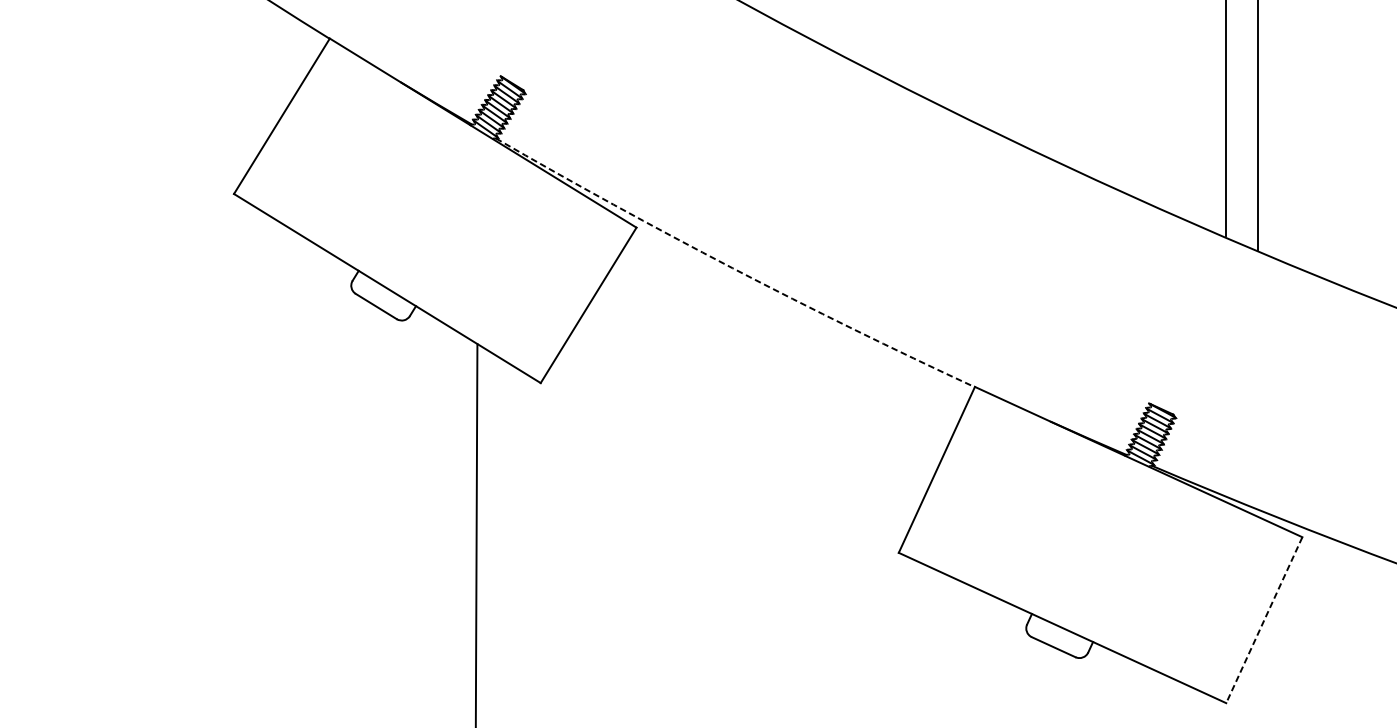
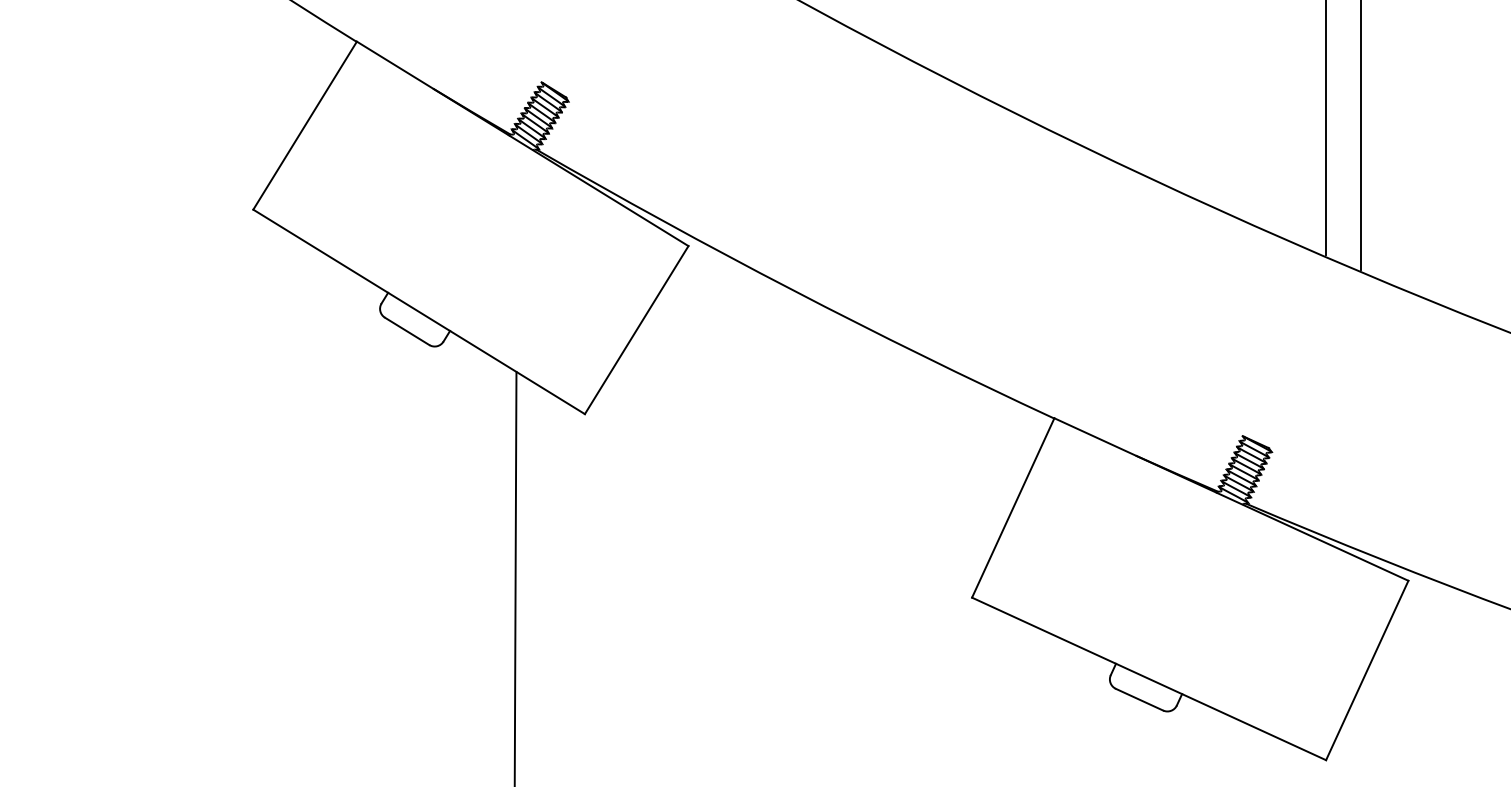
arc: (732, 267) -> (792, 289), dashed -> solid
line: (1264, 620) -> (1367, 670), dashed -> solid

